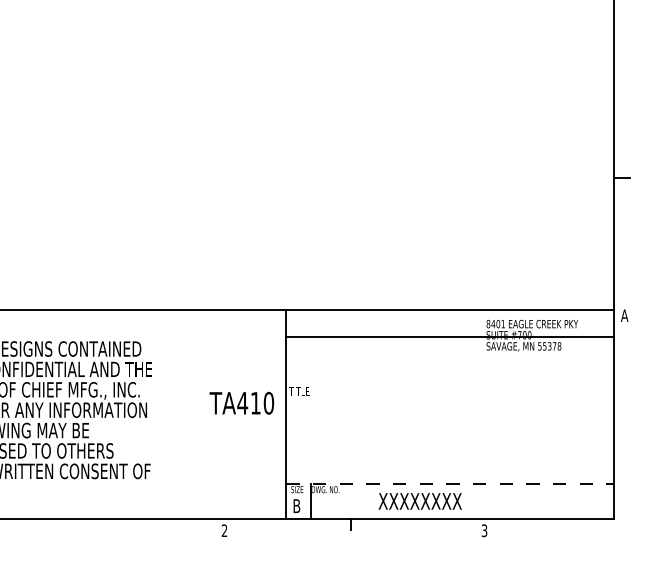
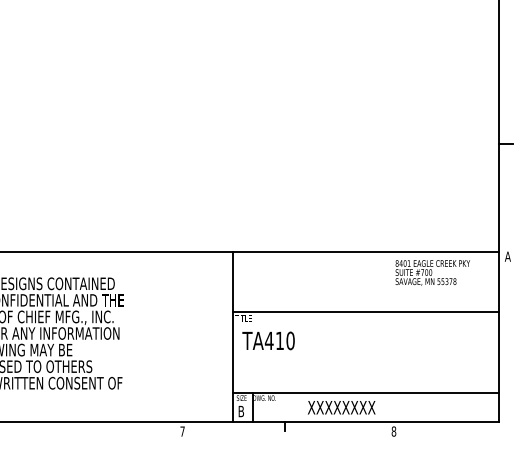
line: (449, 336) -> (365, 311), moved
text: (241, 402) -> (268, 340), moved
line: (450, 483) -> (366, 393), dashed -> solid
text: (224, 530) -> (182, 431), 2 -> 7
text: (483, 530) -> (393, 431), 3 -> 8

